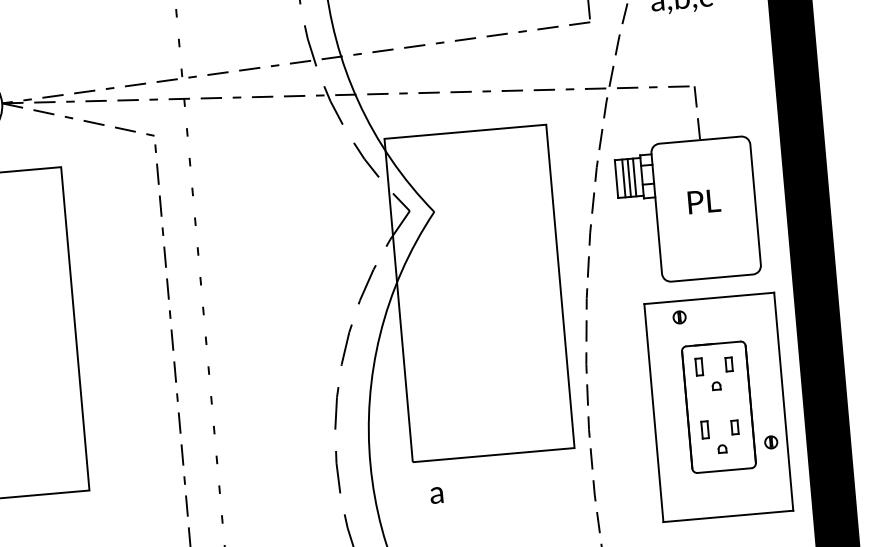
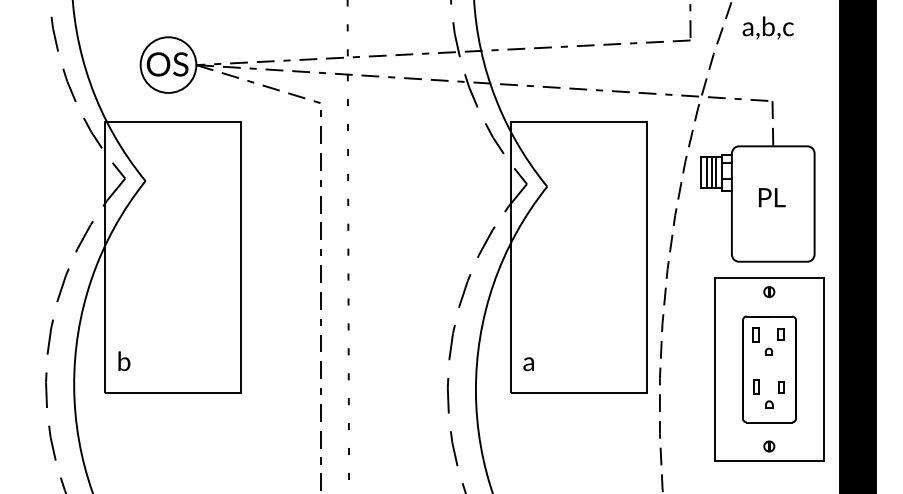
part: (679, 316) -> (769, 291), moved
part: (771, 442) -> (769, 446), moved
text: (436, 495) -> (528, 364), moved

